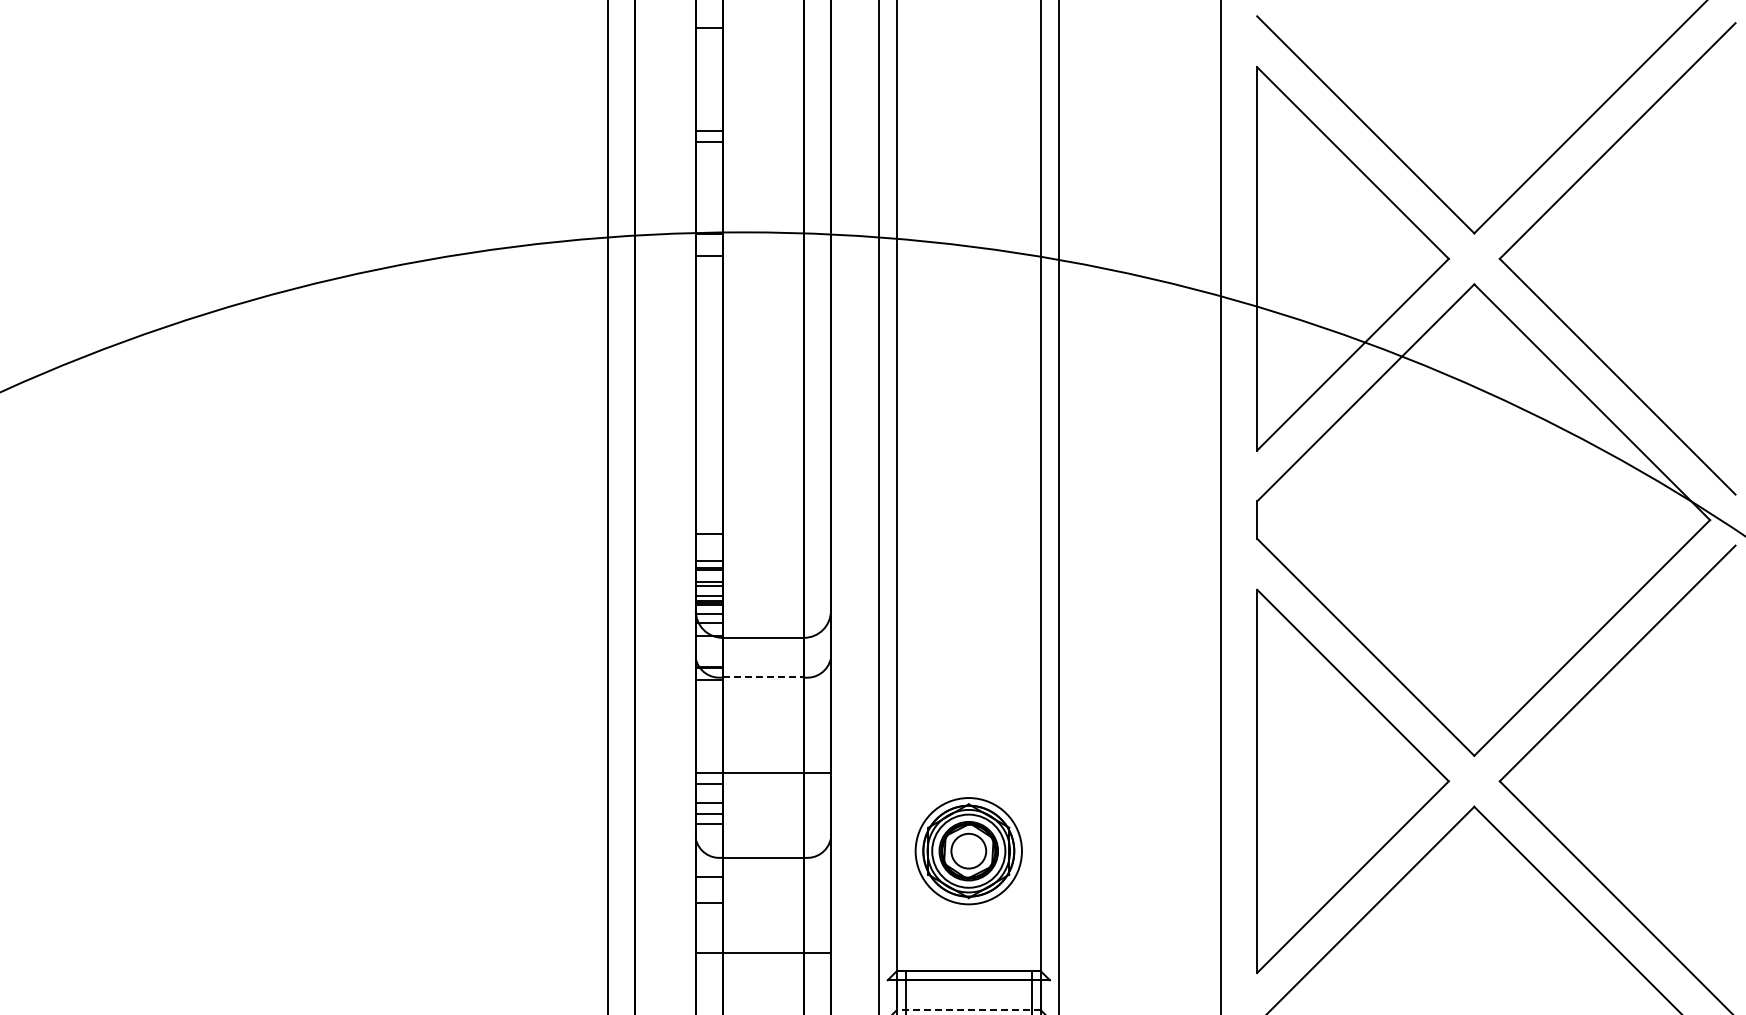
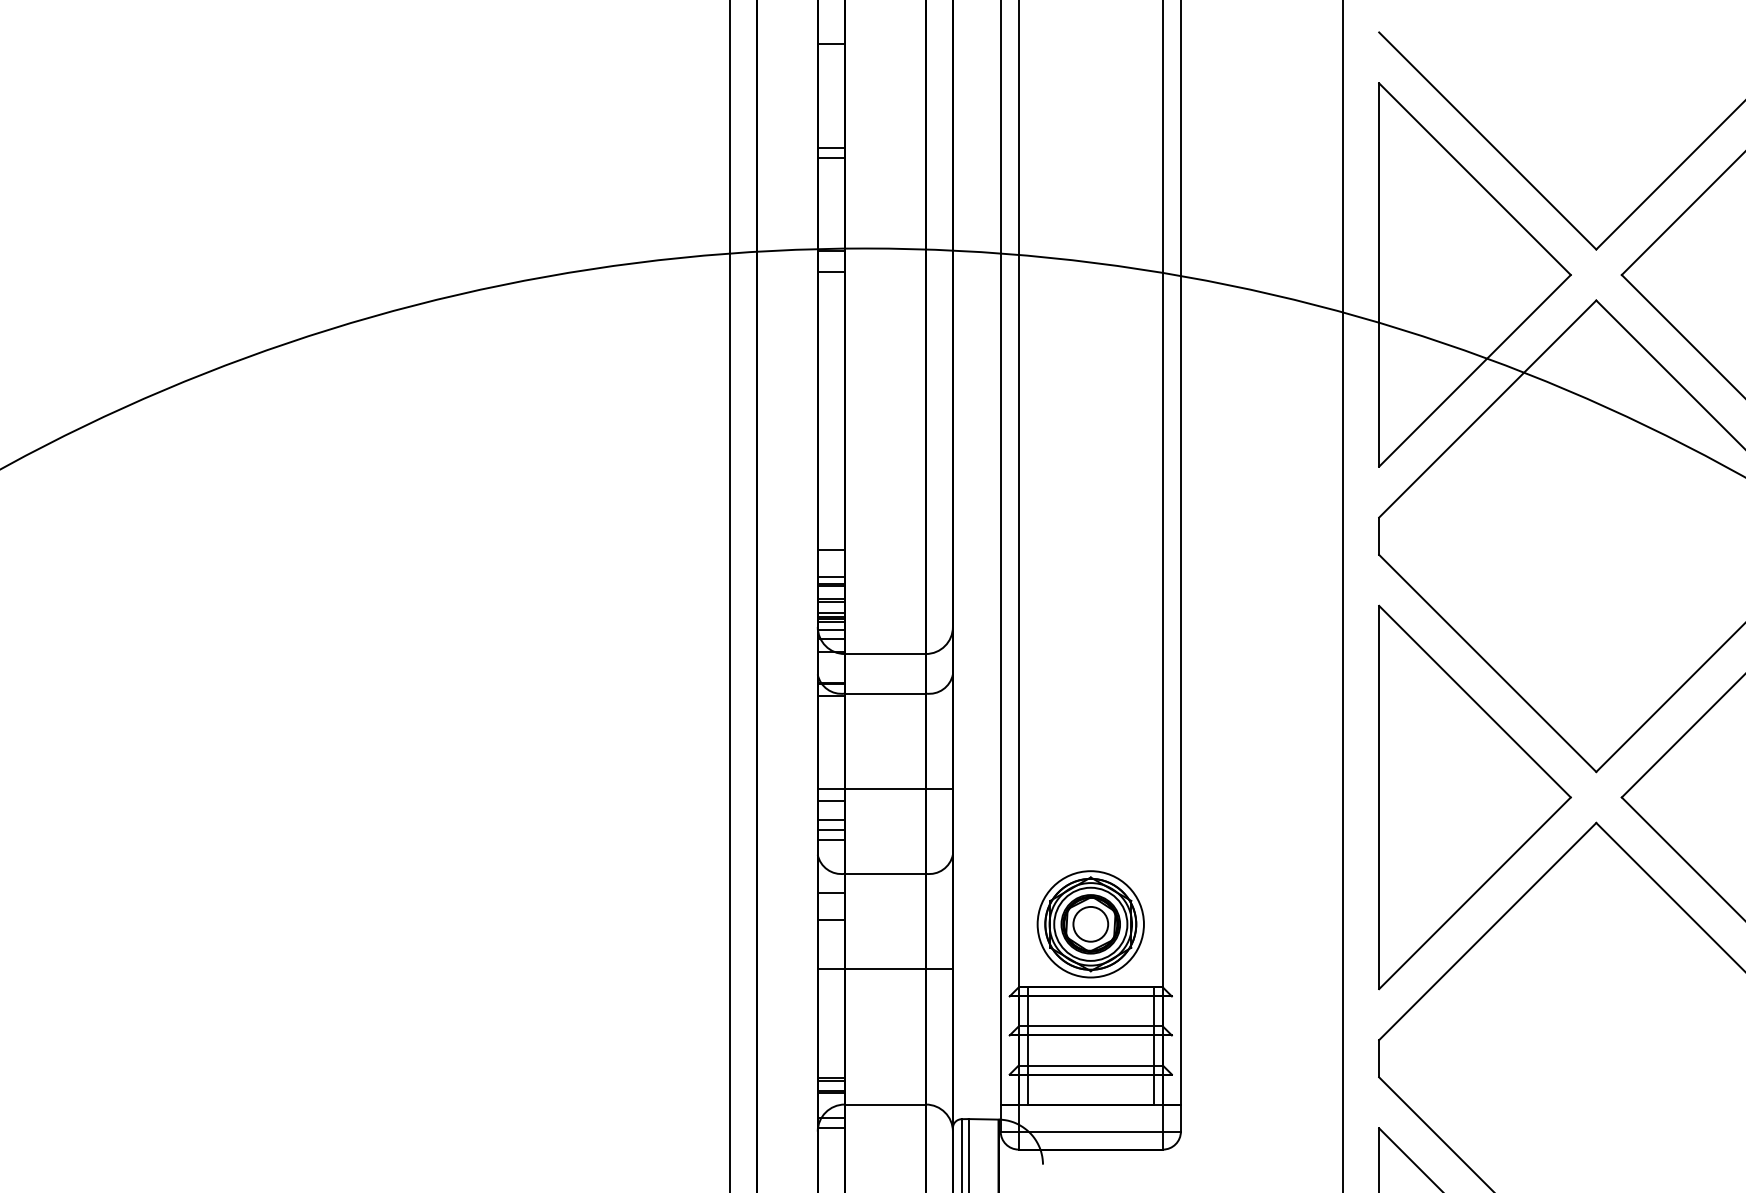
line: (763, 677) -> (885, 693), dashed -> solid
part: (968, 851) -> (1090, 924), moved
line: (968, 1010) -> (1090, 1026), dashed -> solid

